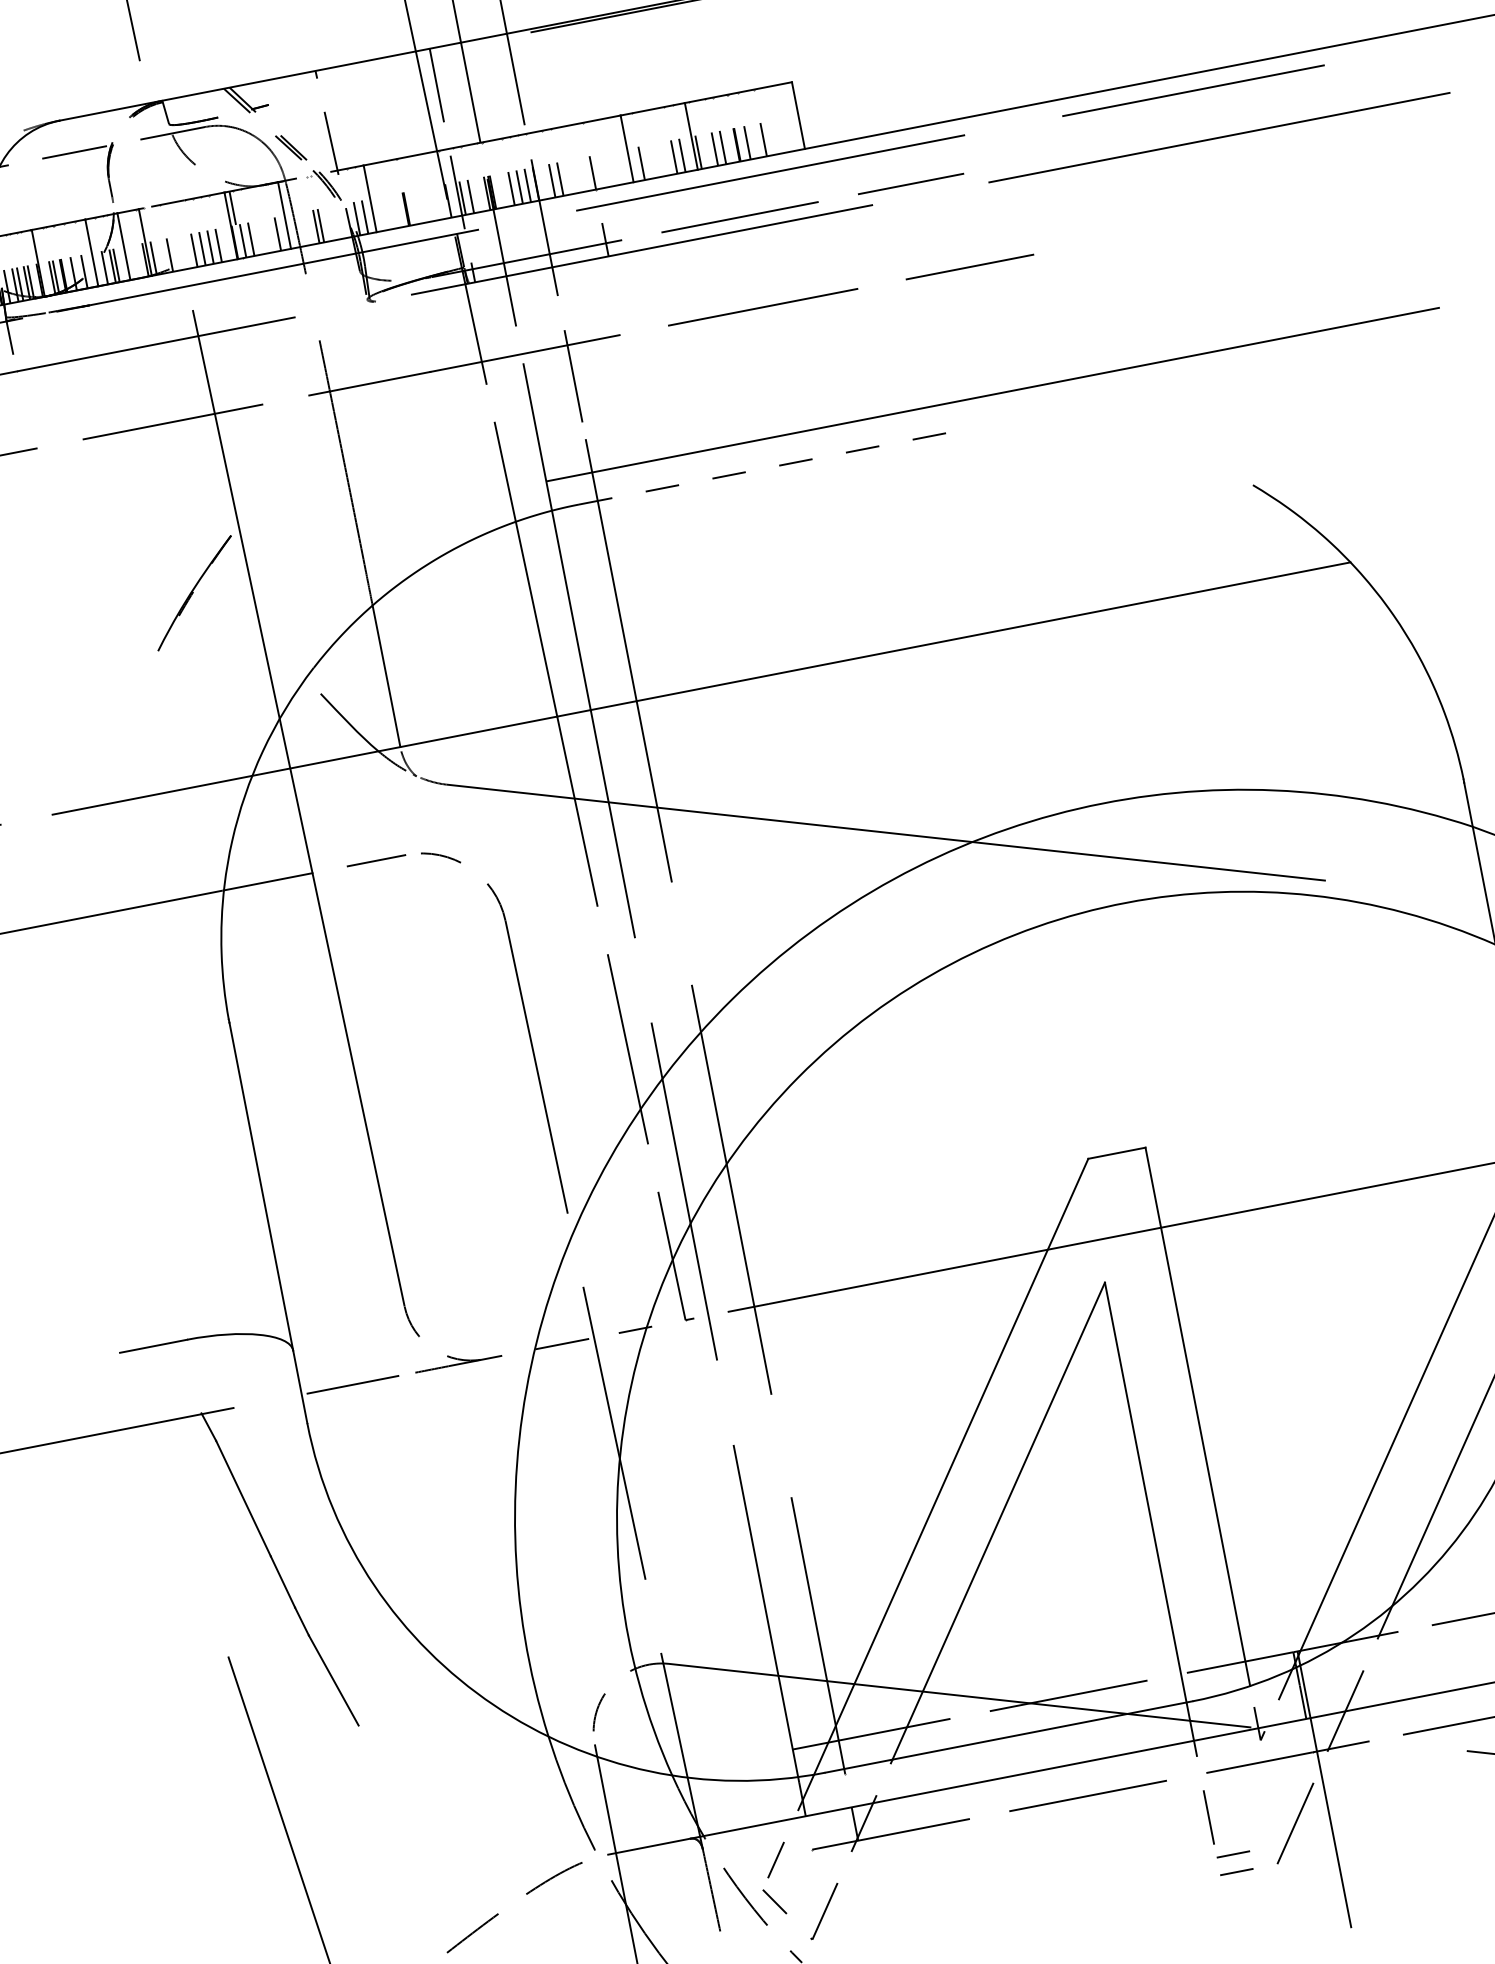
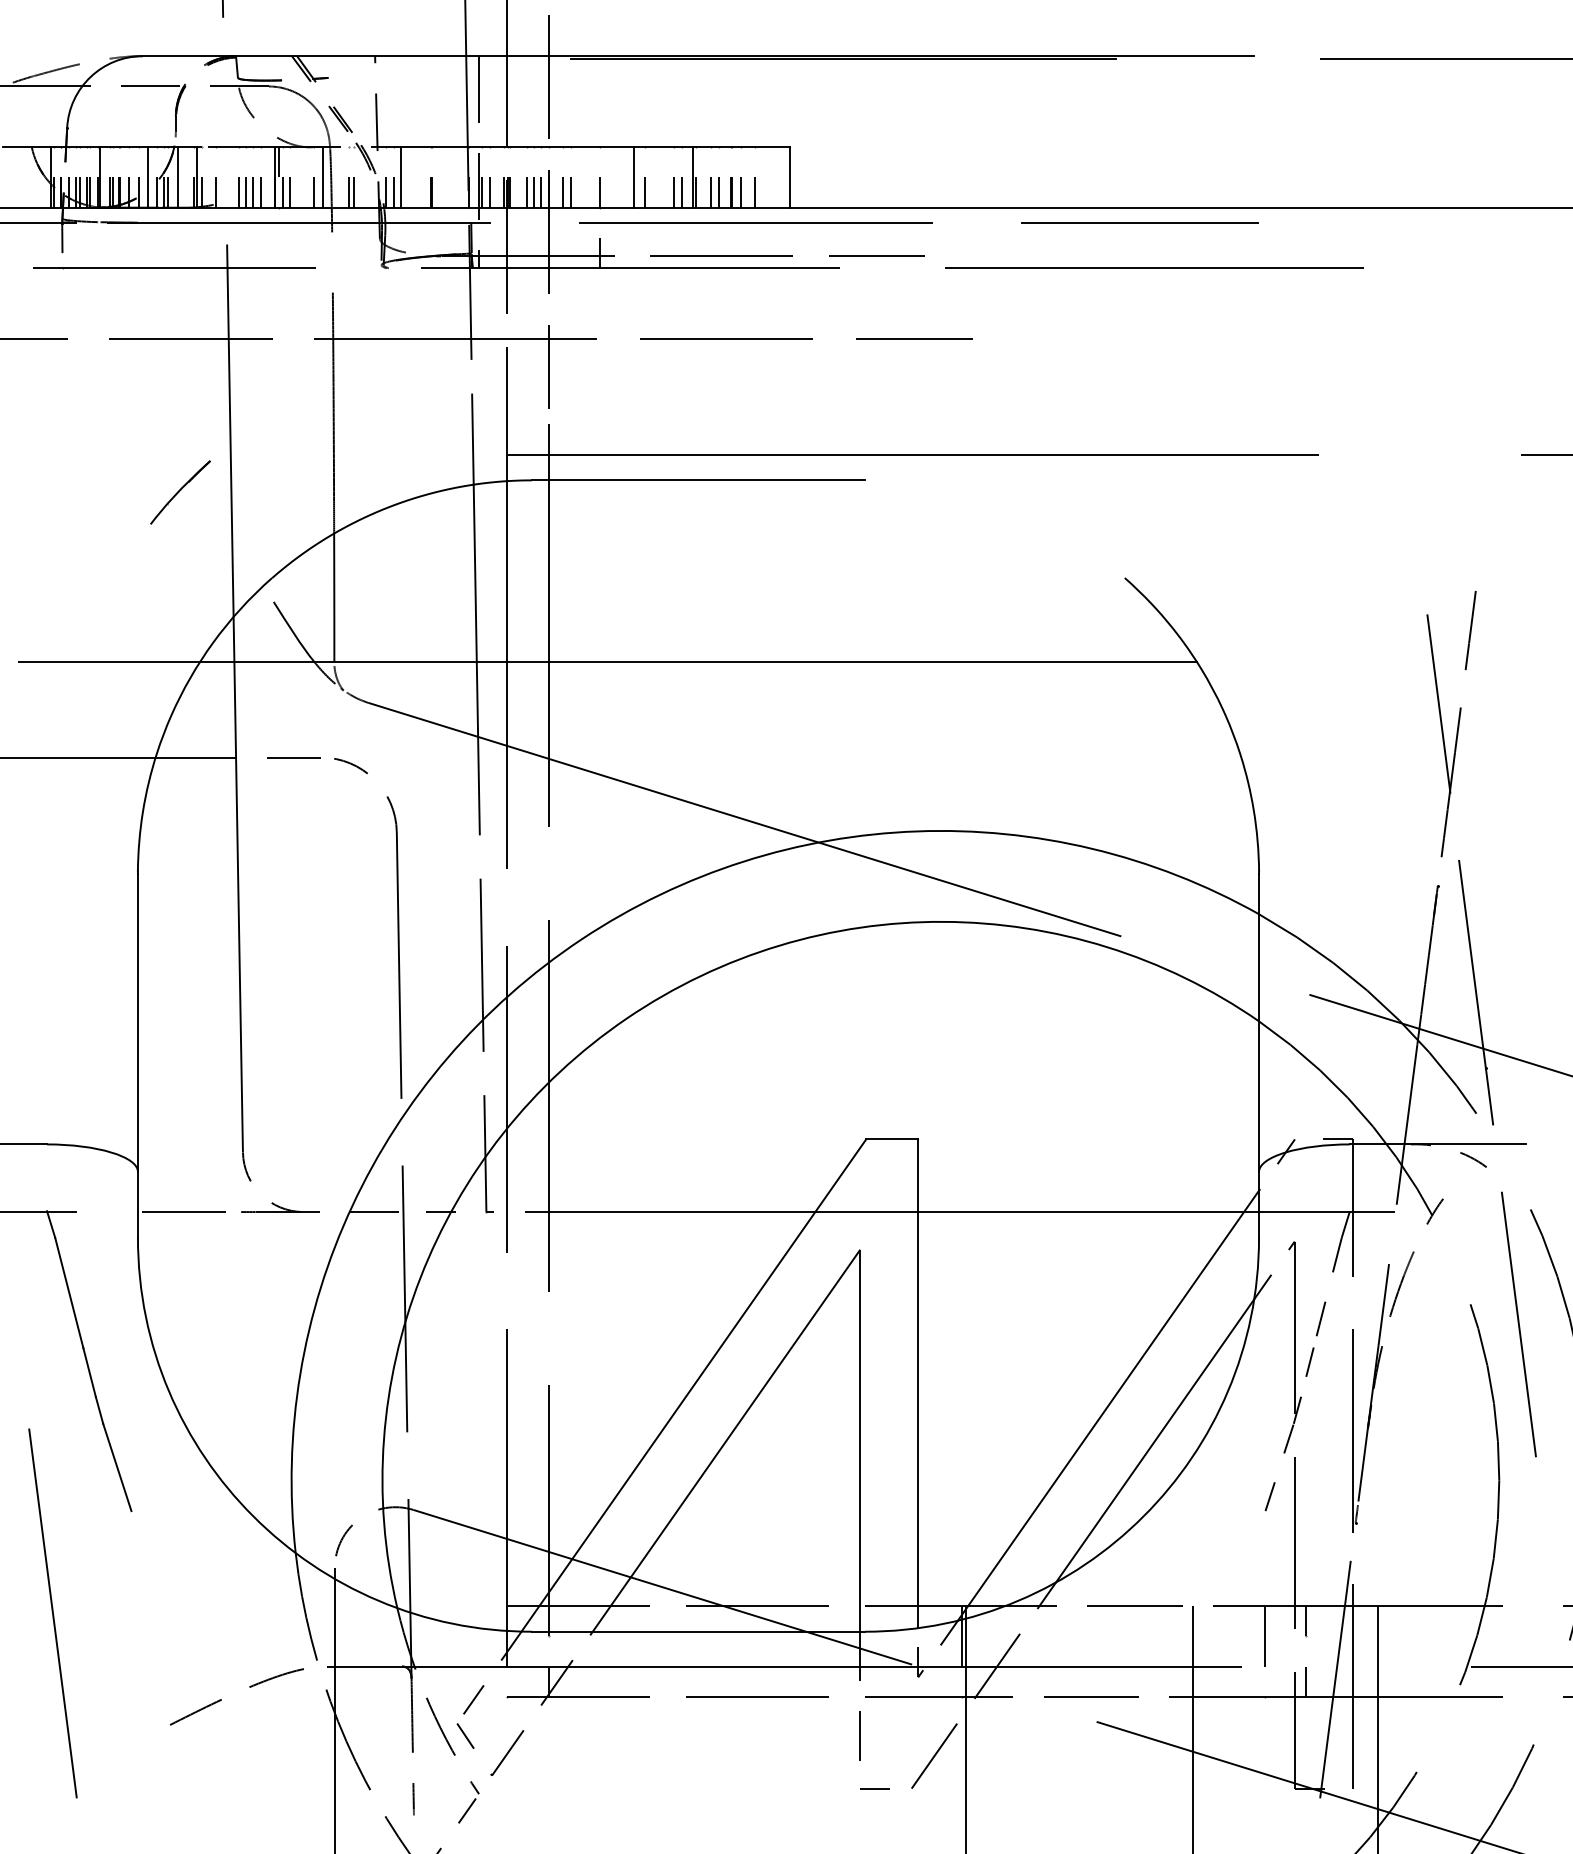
line: (762, 469) -> (698, 480), dashed -> solid
part: (194, 593) -> (180, 492), size x0.71
line: (1232, 1854) -> (874, 1772), removed

